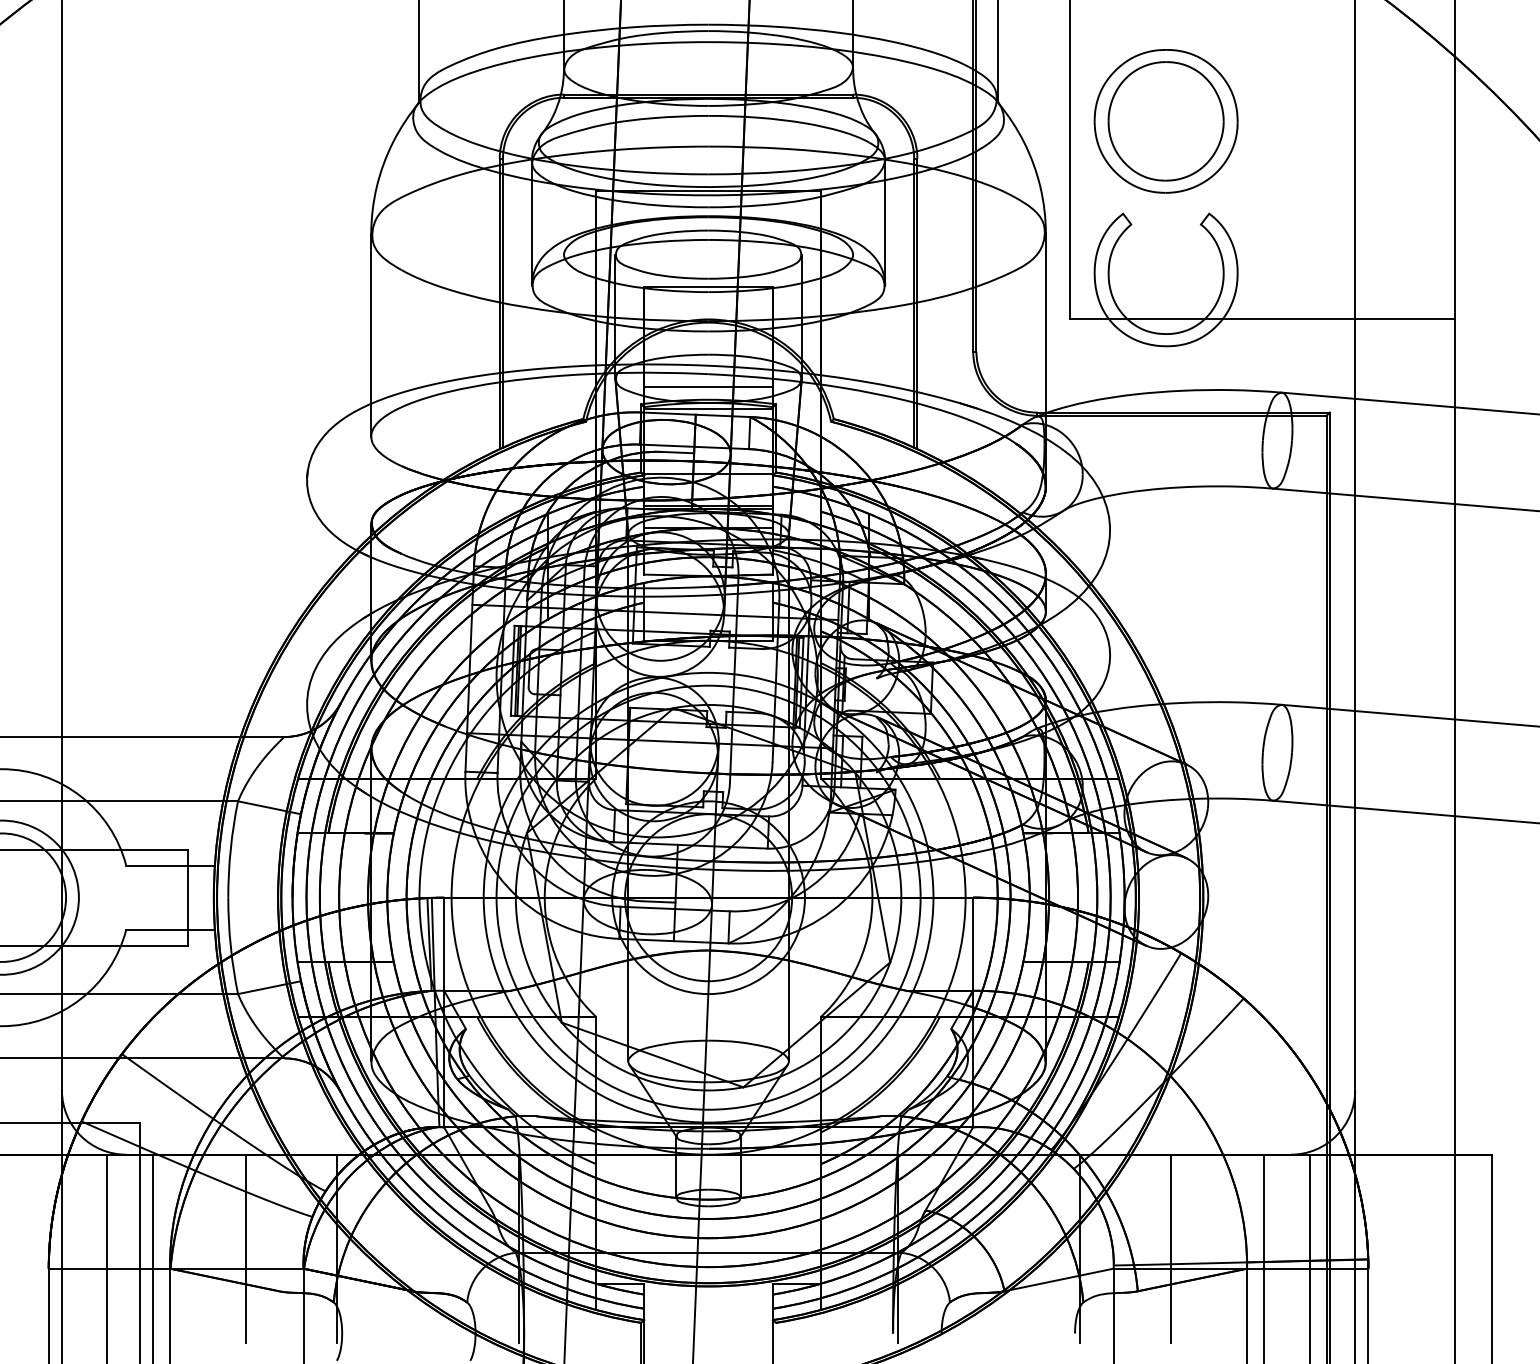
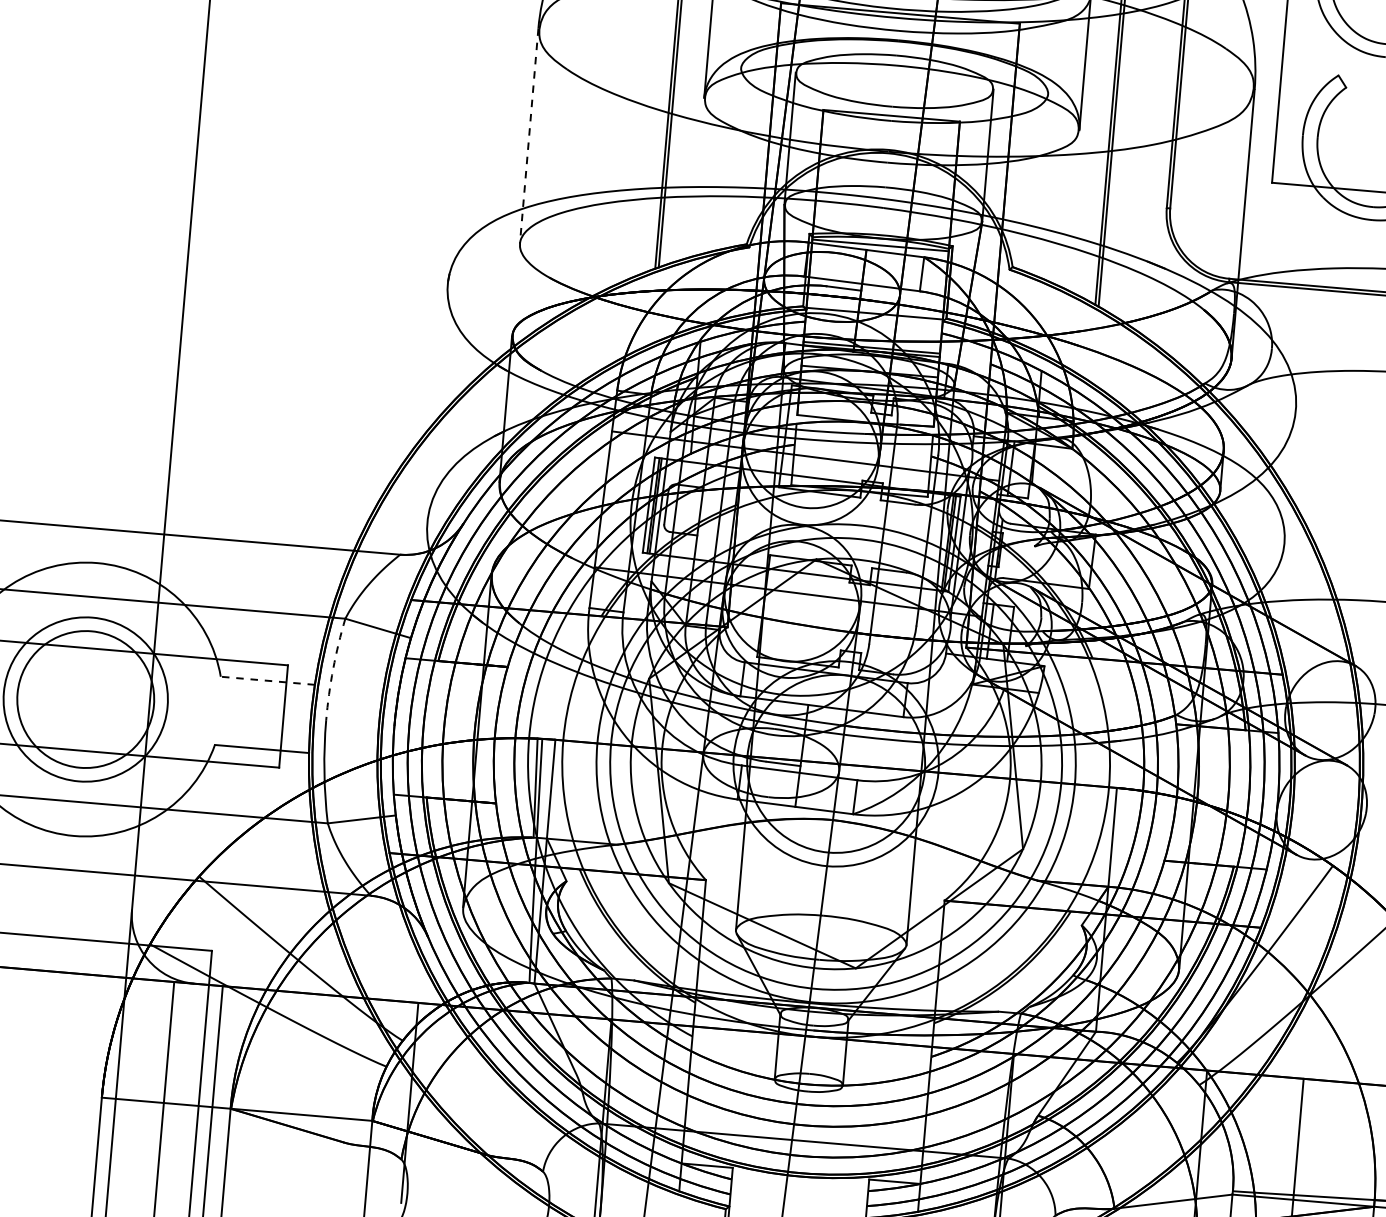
line: (371, 335) -> (529, 136), solid -> dashed
line: (708, 387) -> (882, 222), removed
arc: (230, 849) -> (332, 669), solid -> dashed
line: (170, 865) -> (267, 680), solid -> dashed
line: (246, 1248) -> (313, 1094), removed

